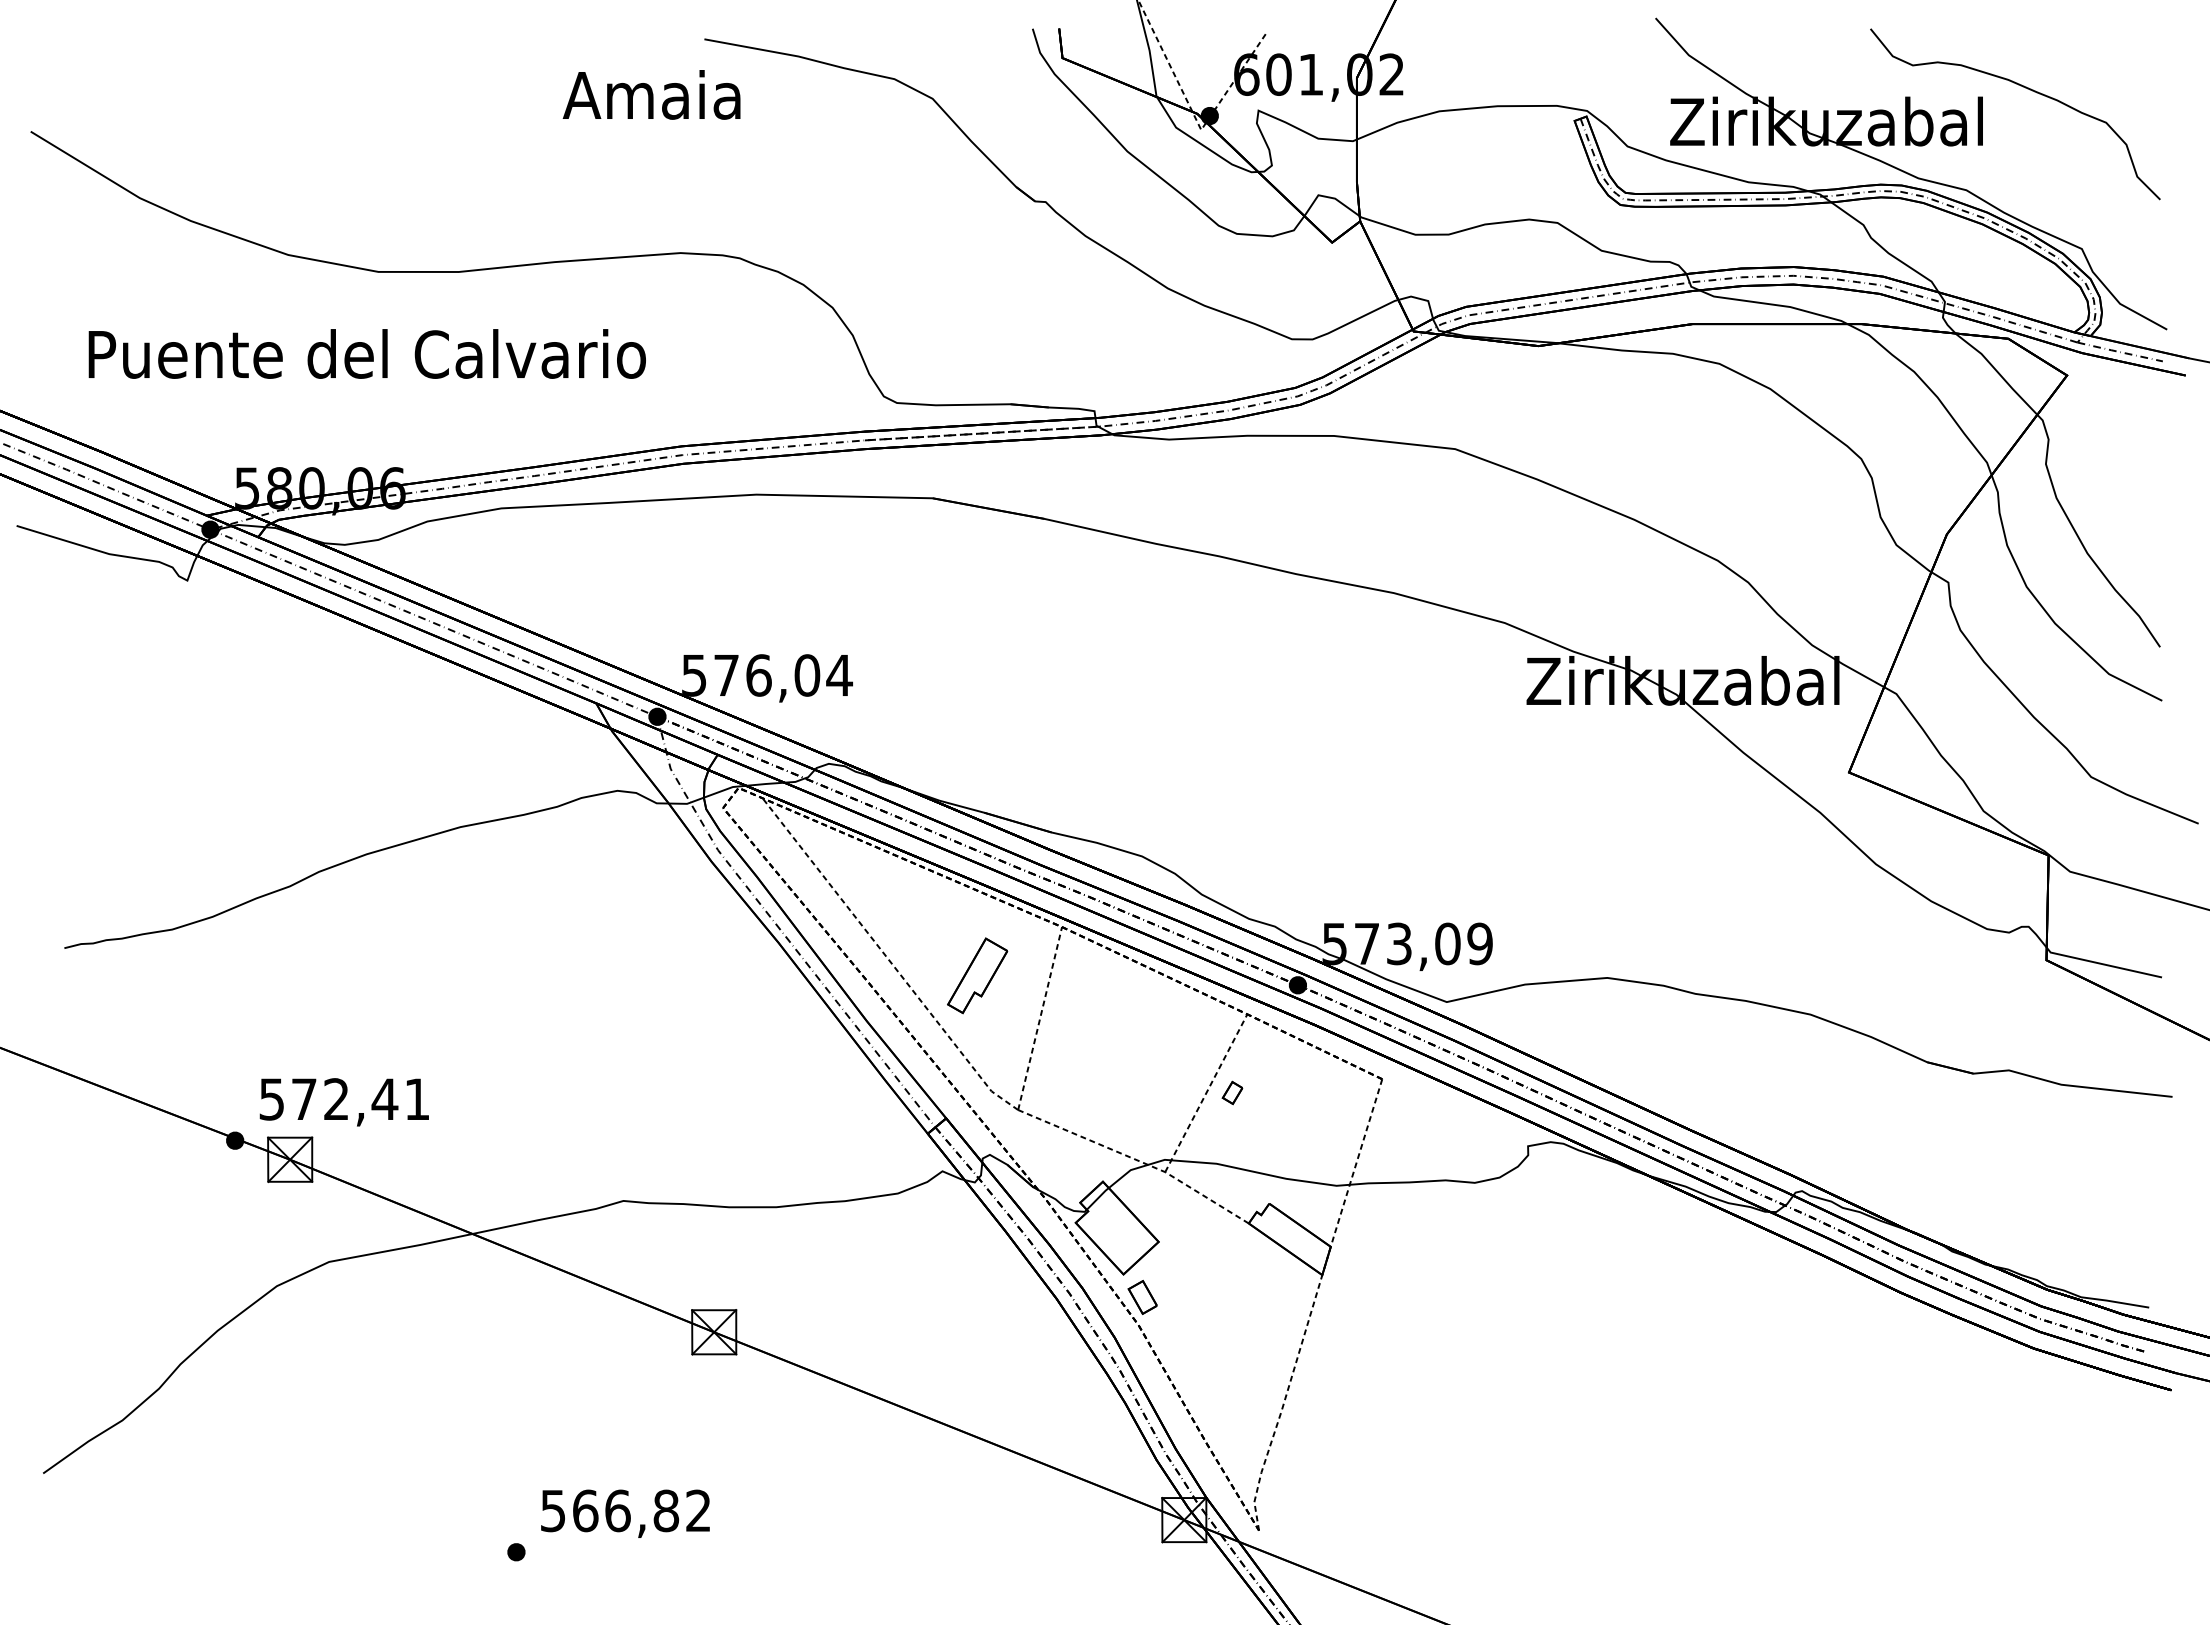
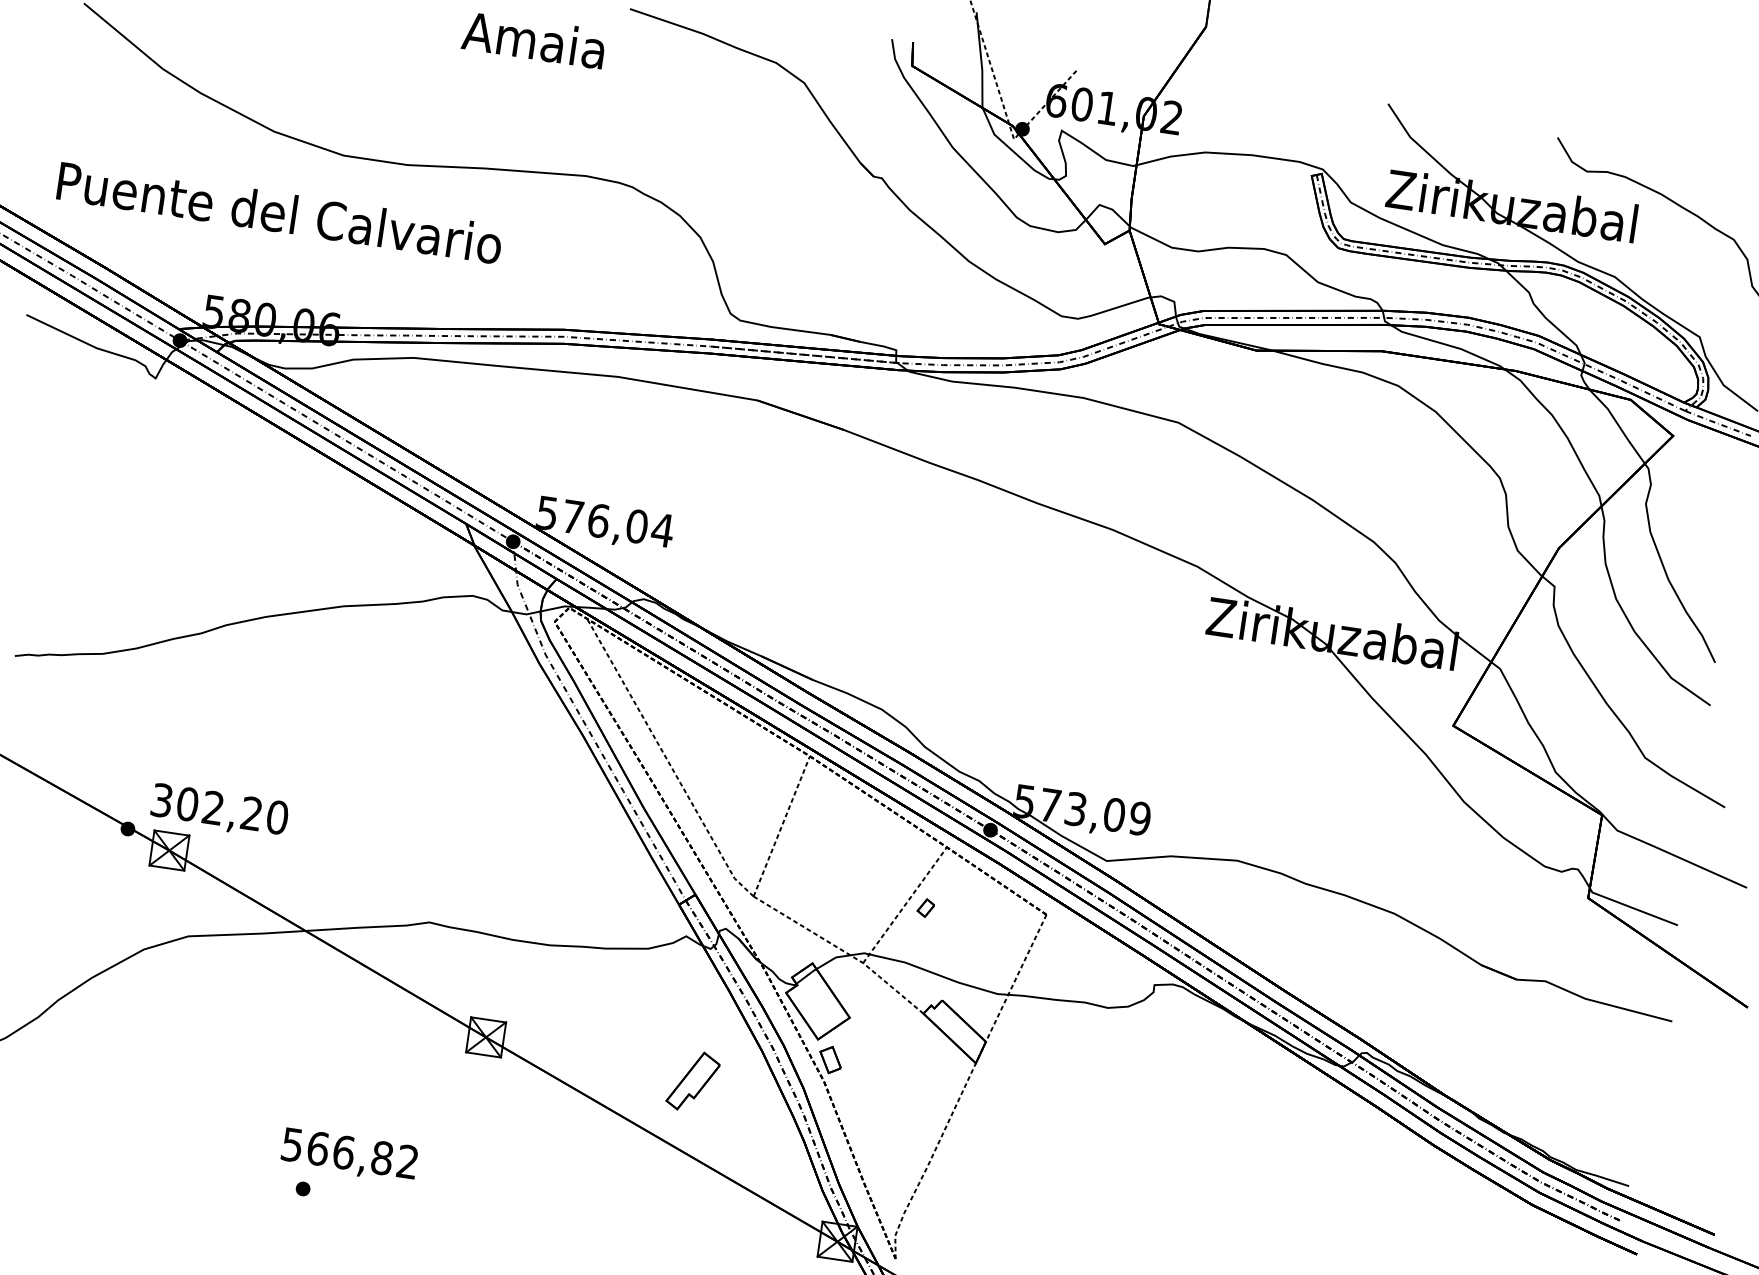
text: (651, 94) -> (533, 39), moved
text: (366, 353) -> (279, 212), moved
part: (977, 975) -> (693, 1081), moved
text: (345, 1099) -> (220, 809), 572,41 -> 302,20
text: (625, 1513) -> (349, 1155), moved

